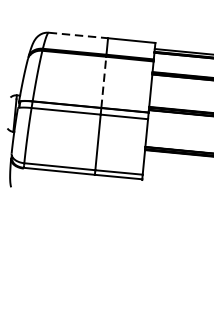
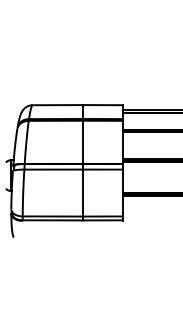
line: (79, 35) -> (58, 105), dashed -> solid
line: (103, 82) -> (82, 142), dashed -> solid

